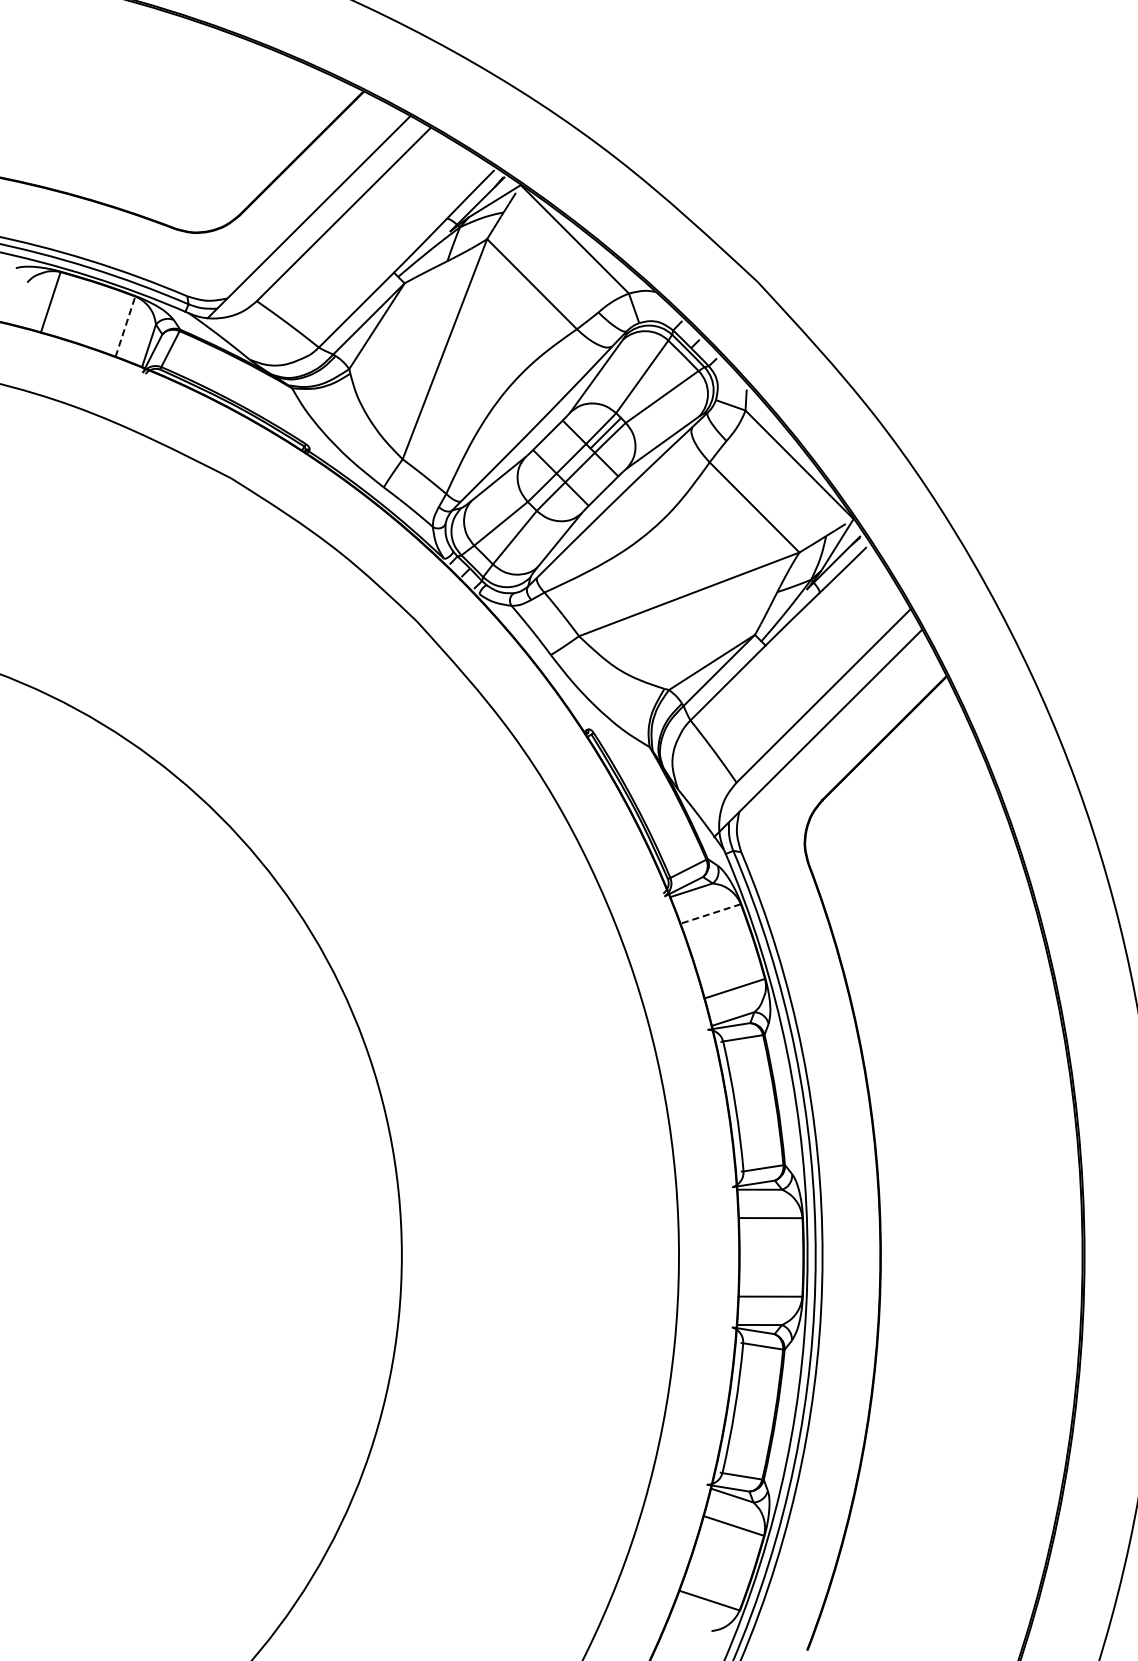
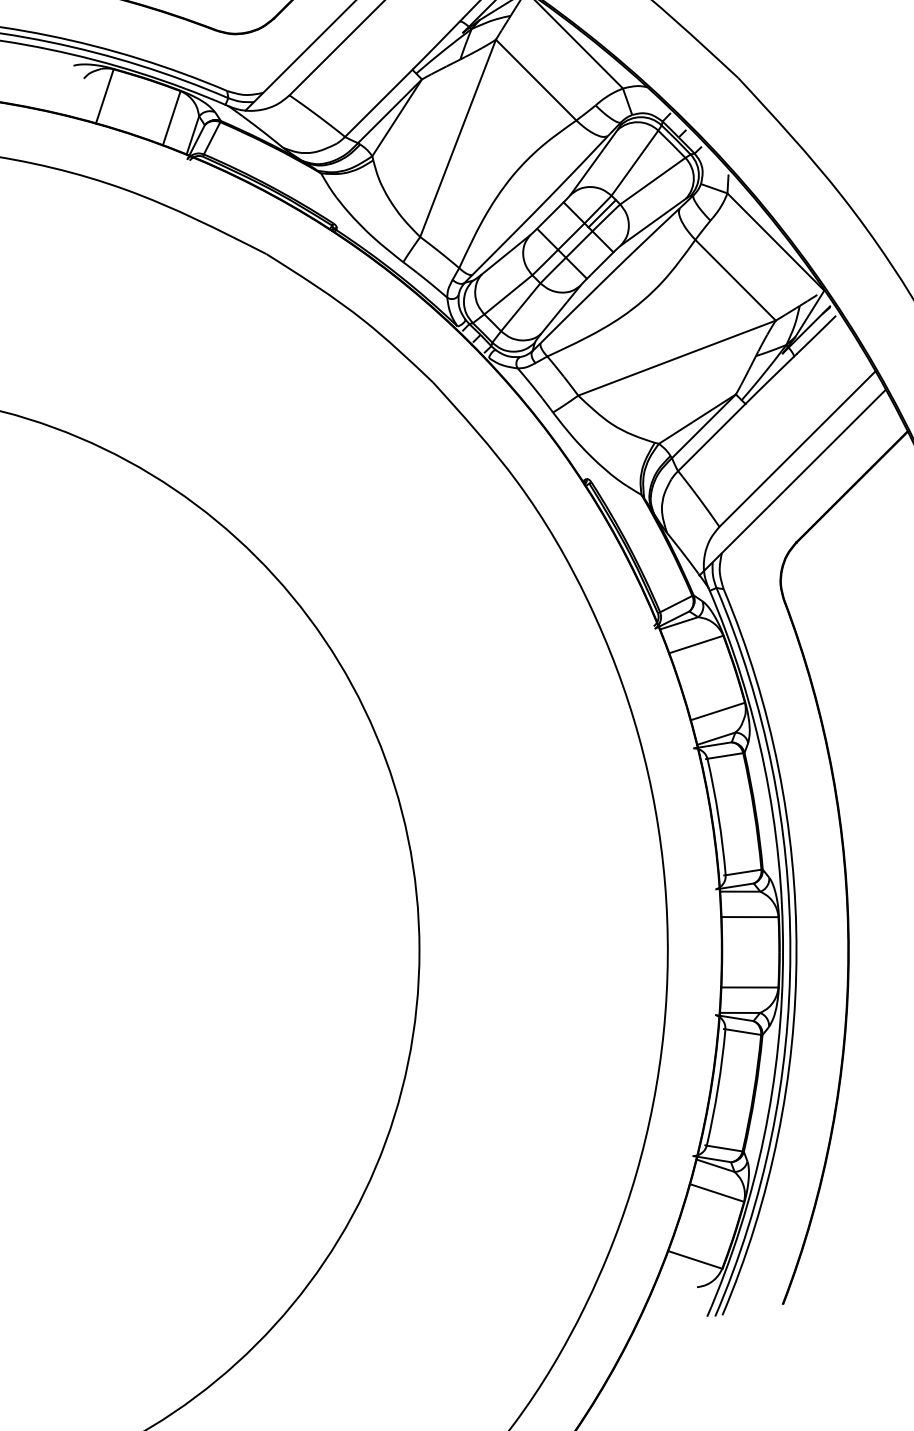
line: (125, 326) -> (171, 118), dashed -> solid
line: (710, 913) -> (696, 644), dashed -> solid

